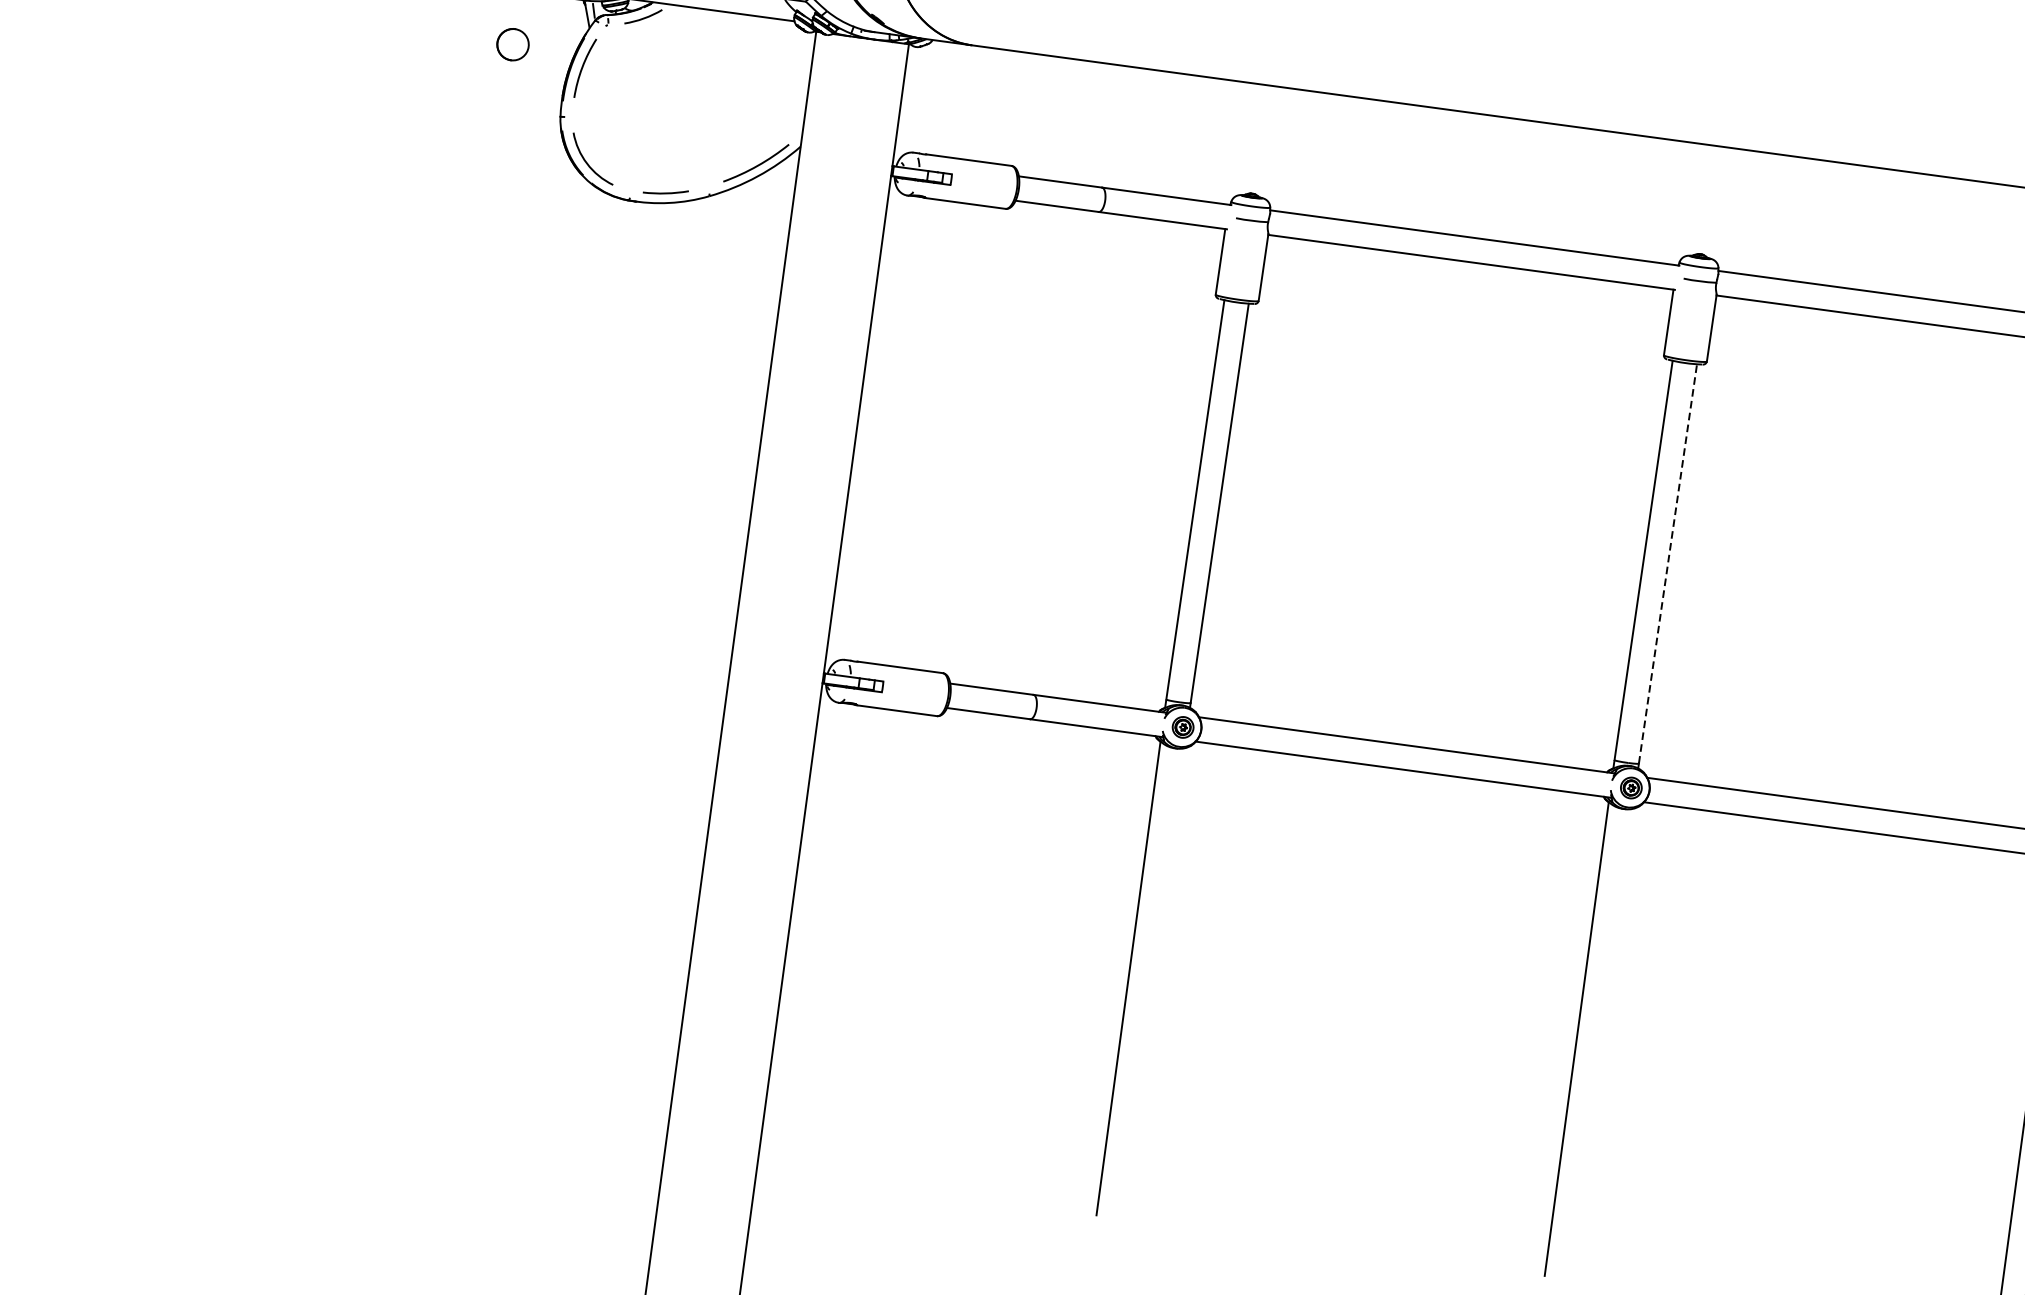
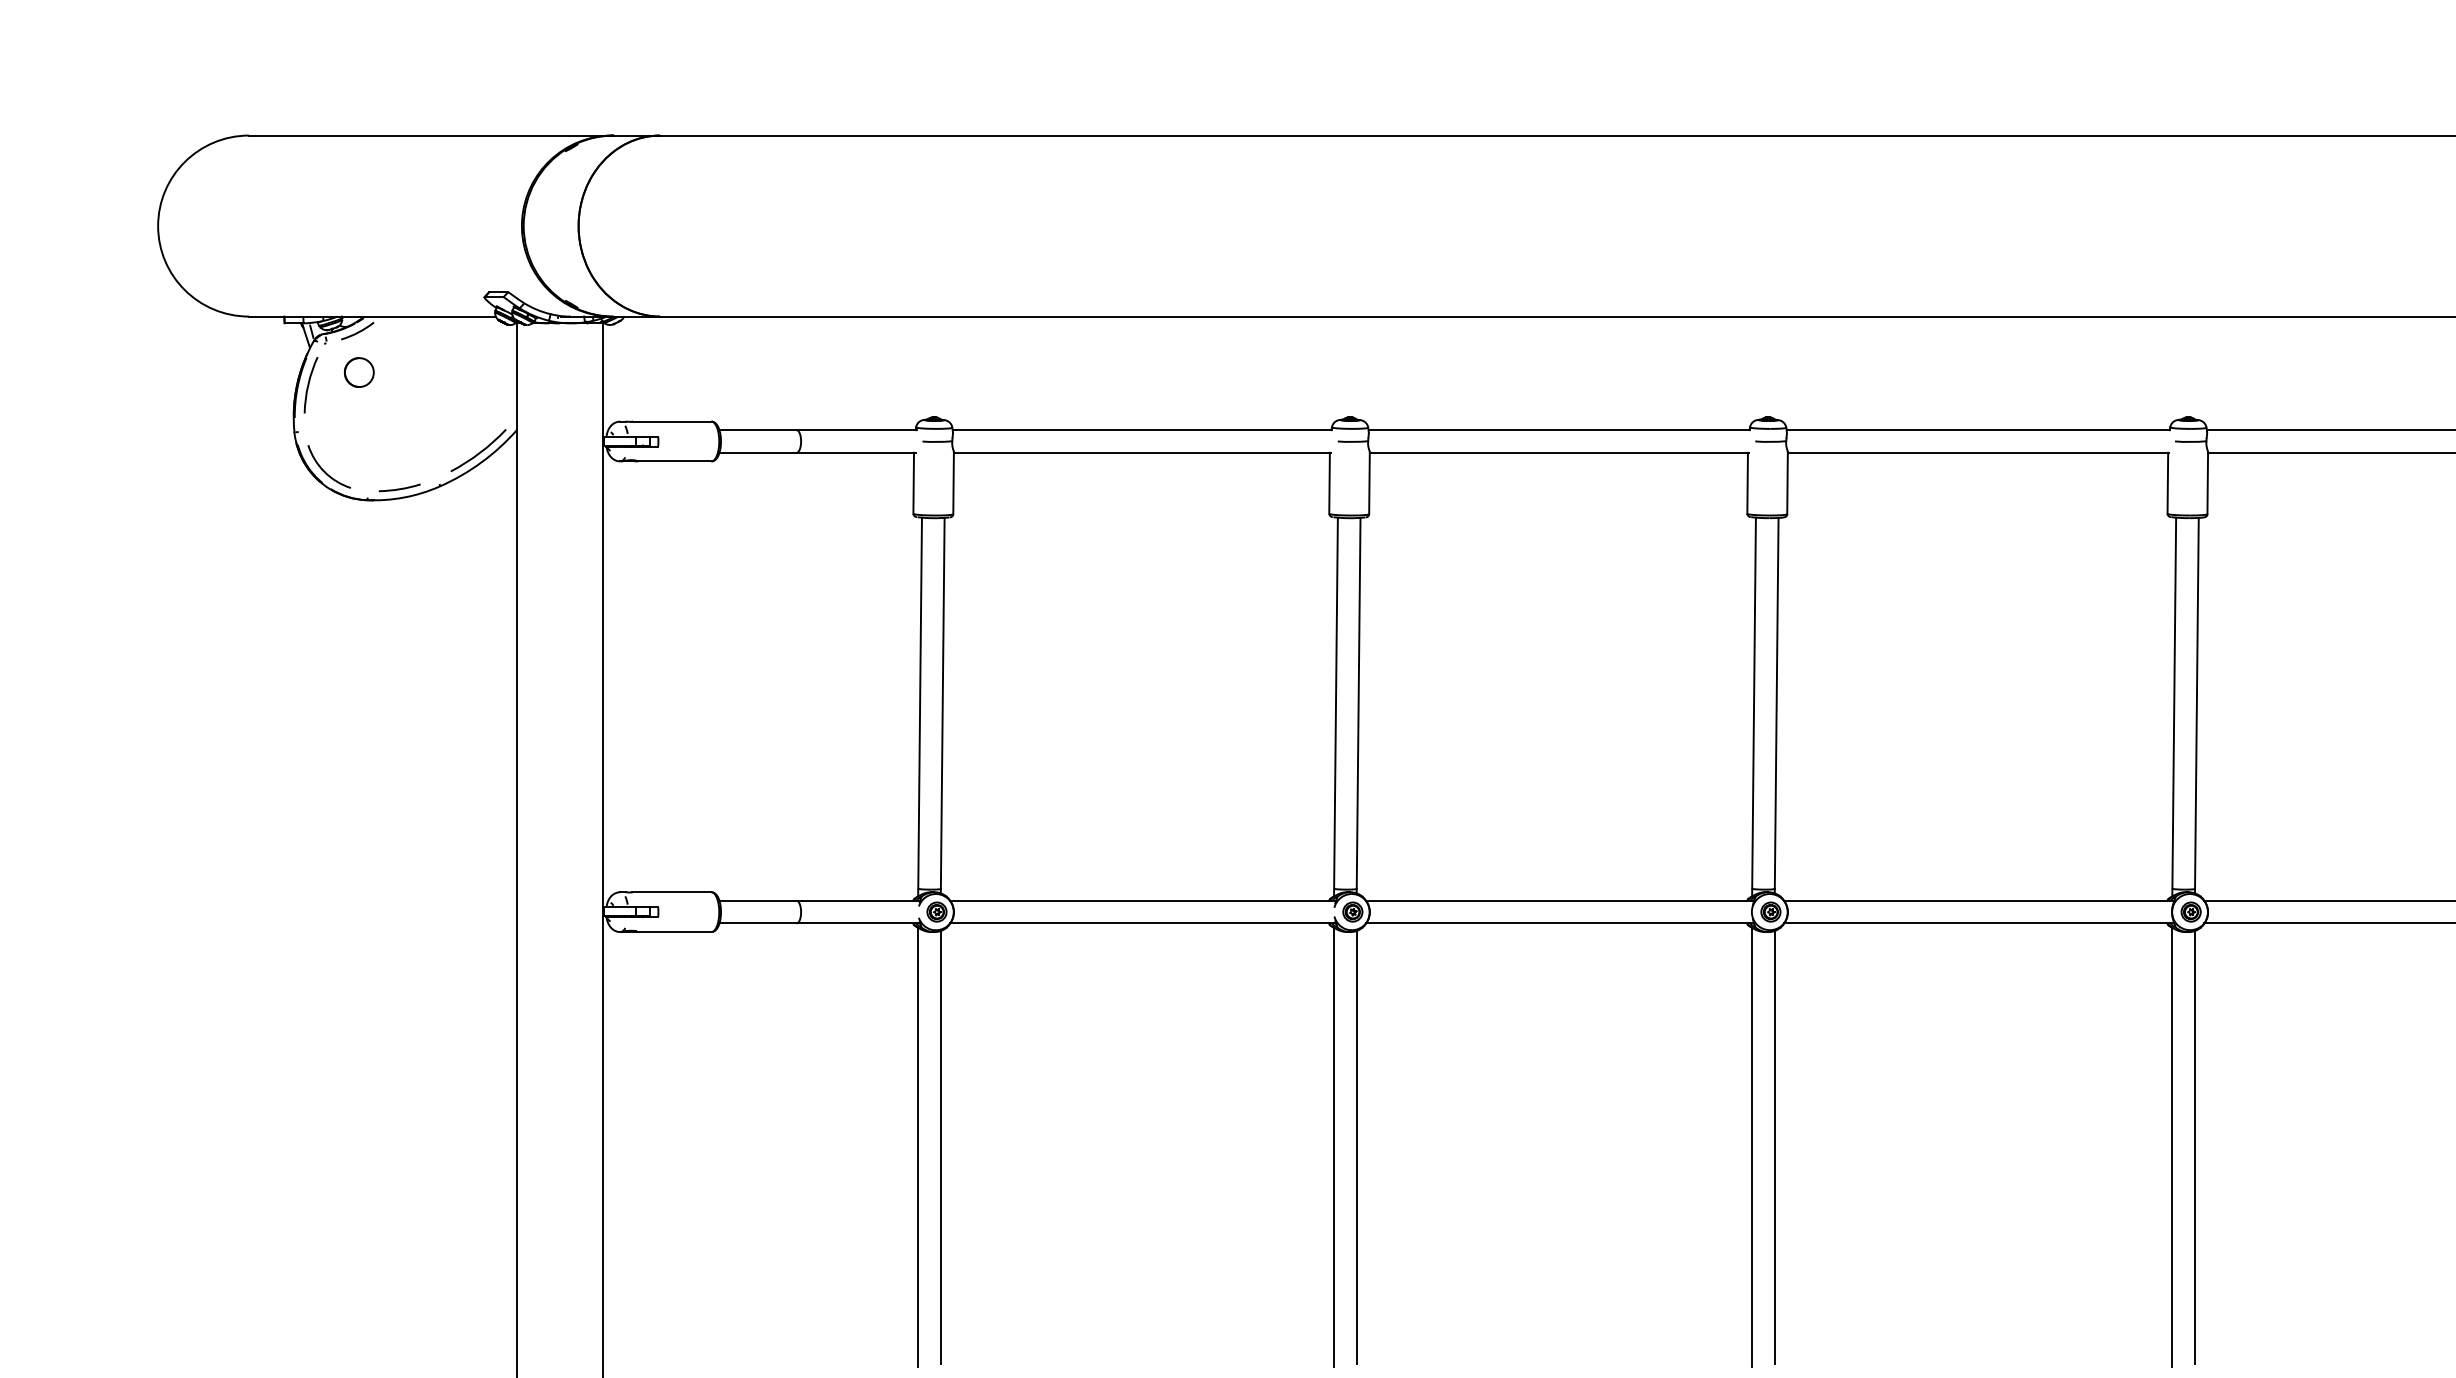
circle: (513, 44) -> (359, 372), moved
line: (1667, 562) -> (1358, 702), dashed -> solid
line: (1152, 980) -> (940, 1146), added
line: (1601, 1041) -> (1356, 1146), added

